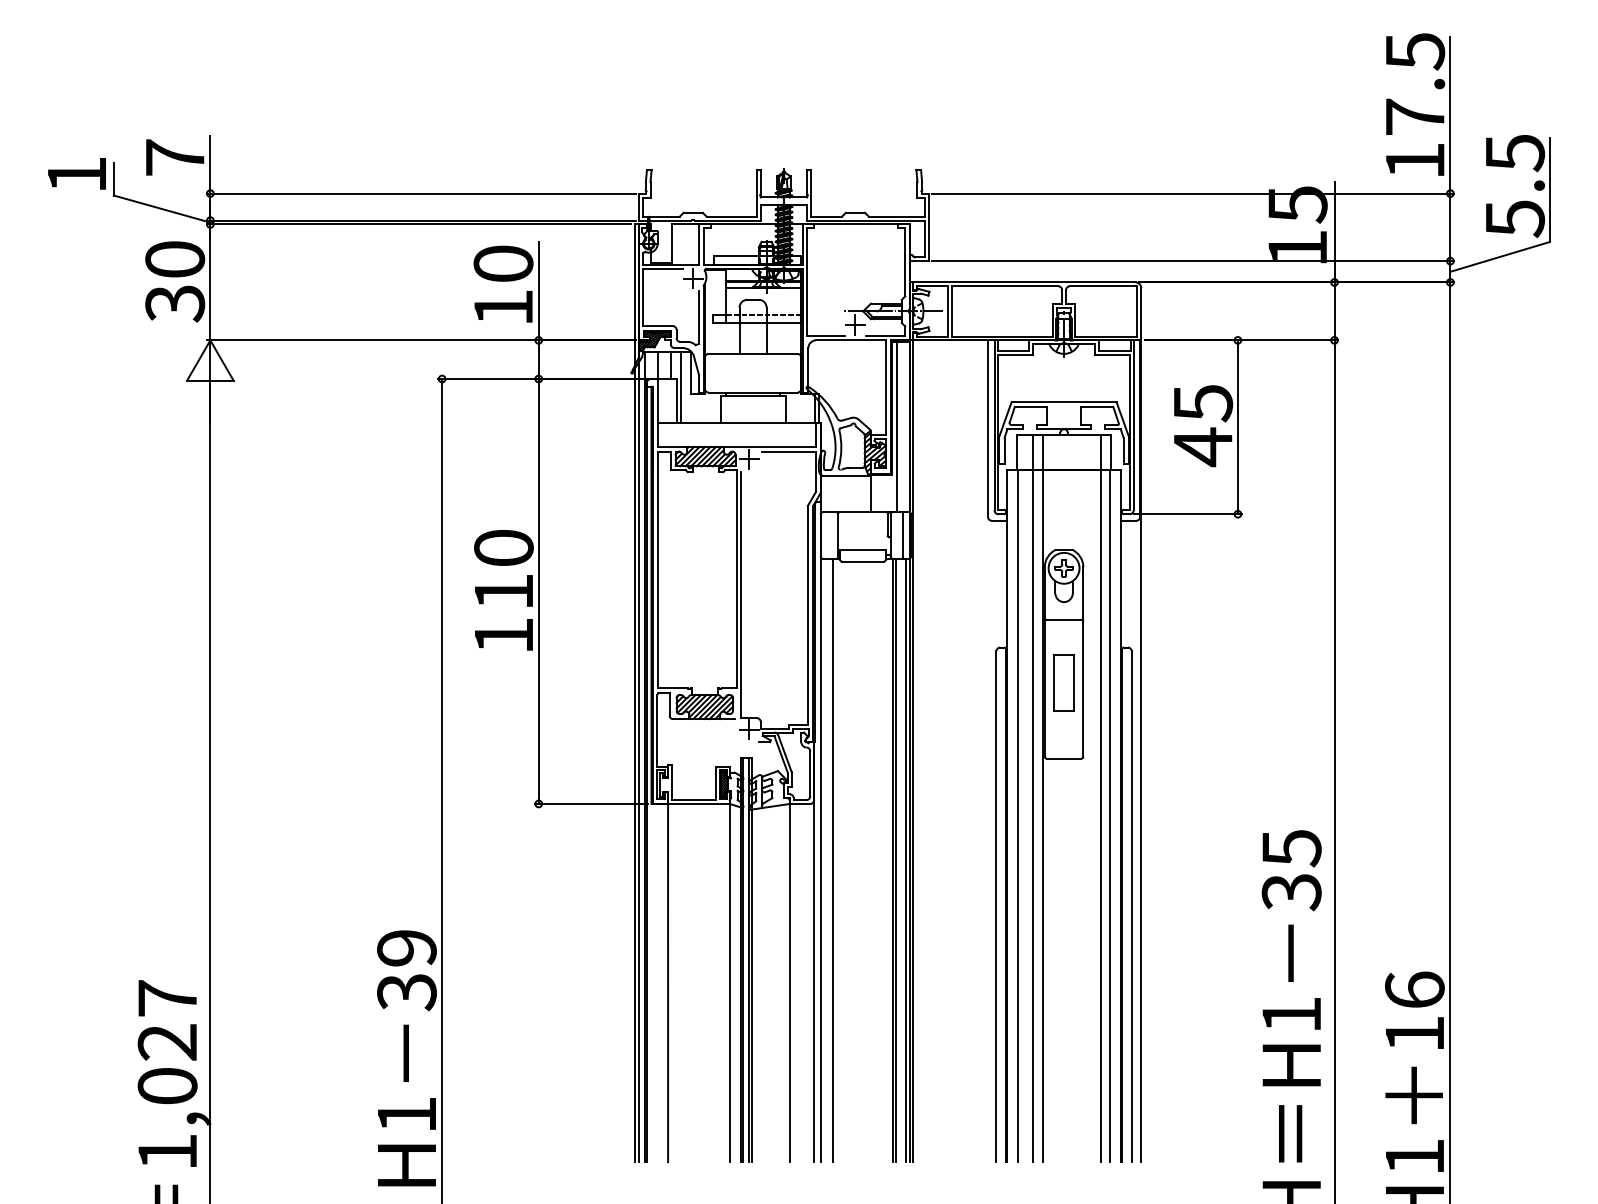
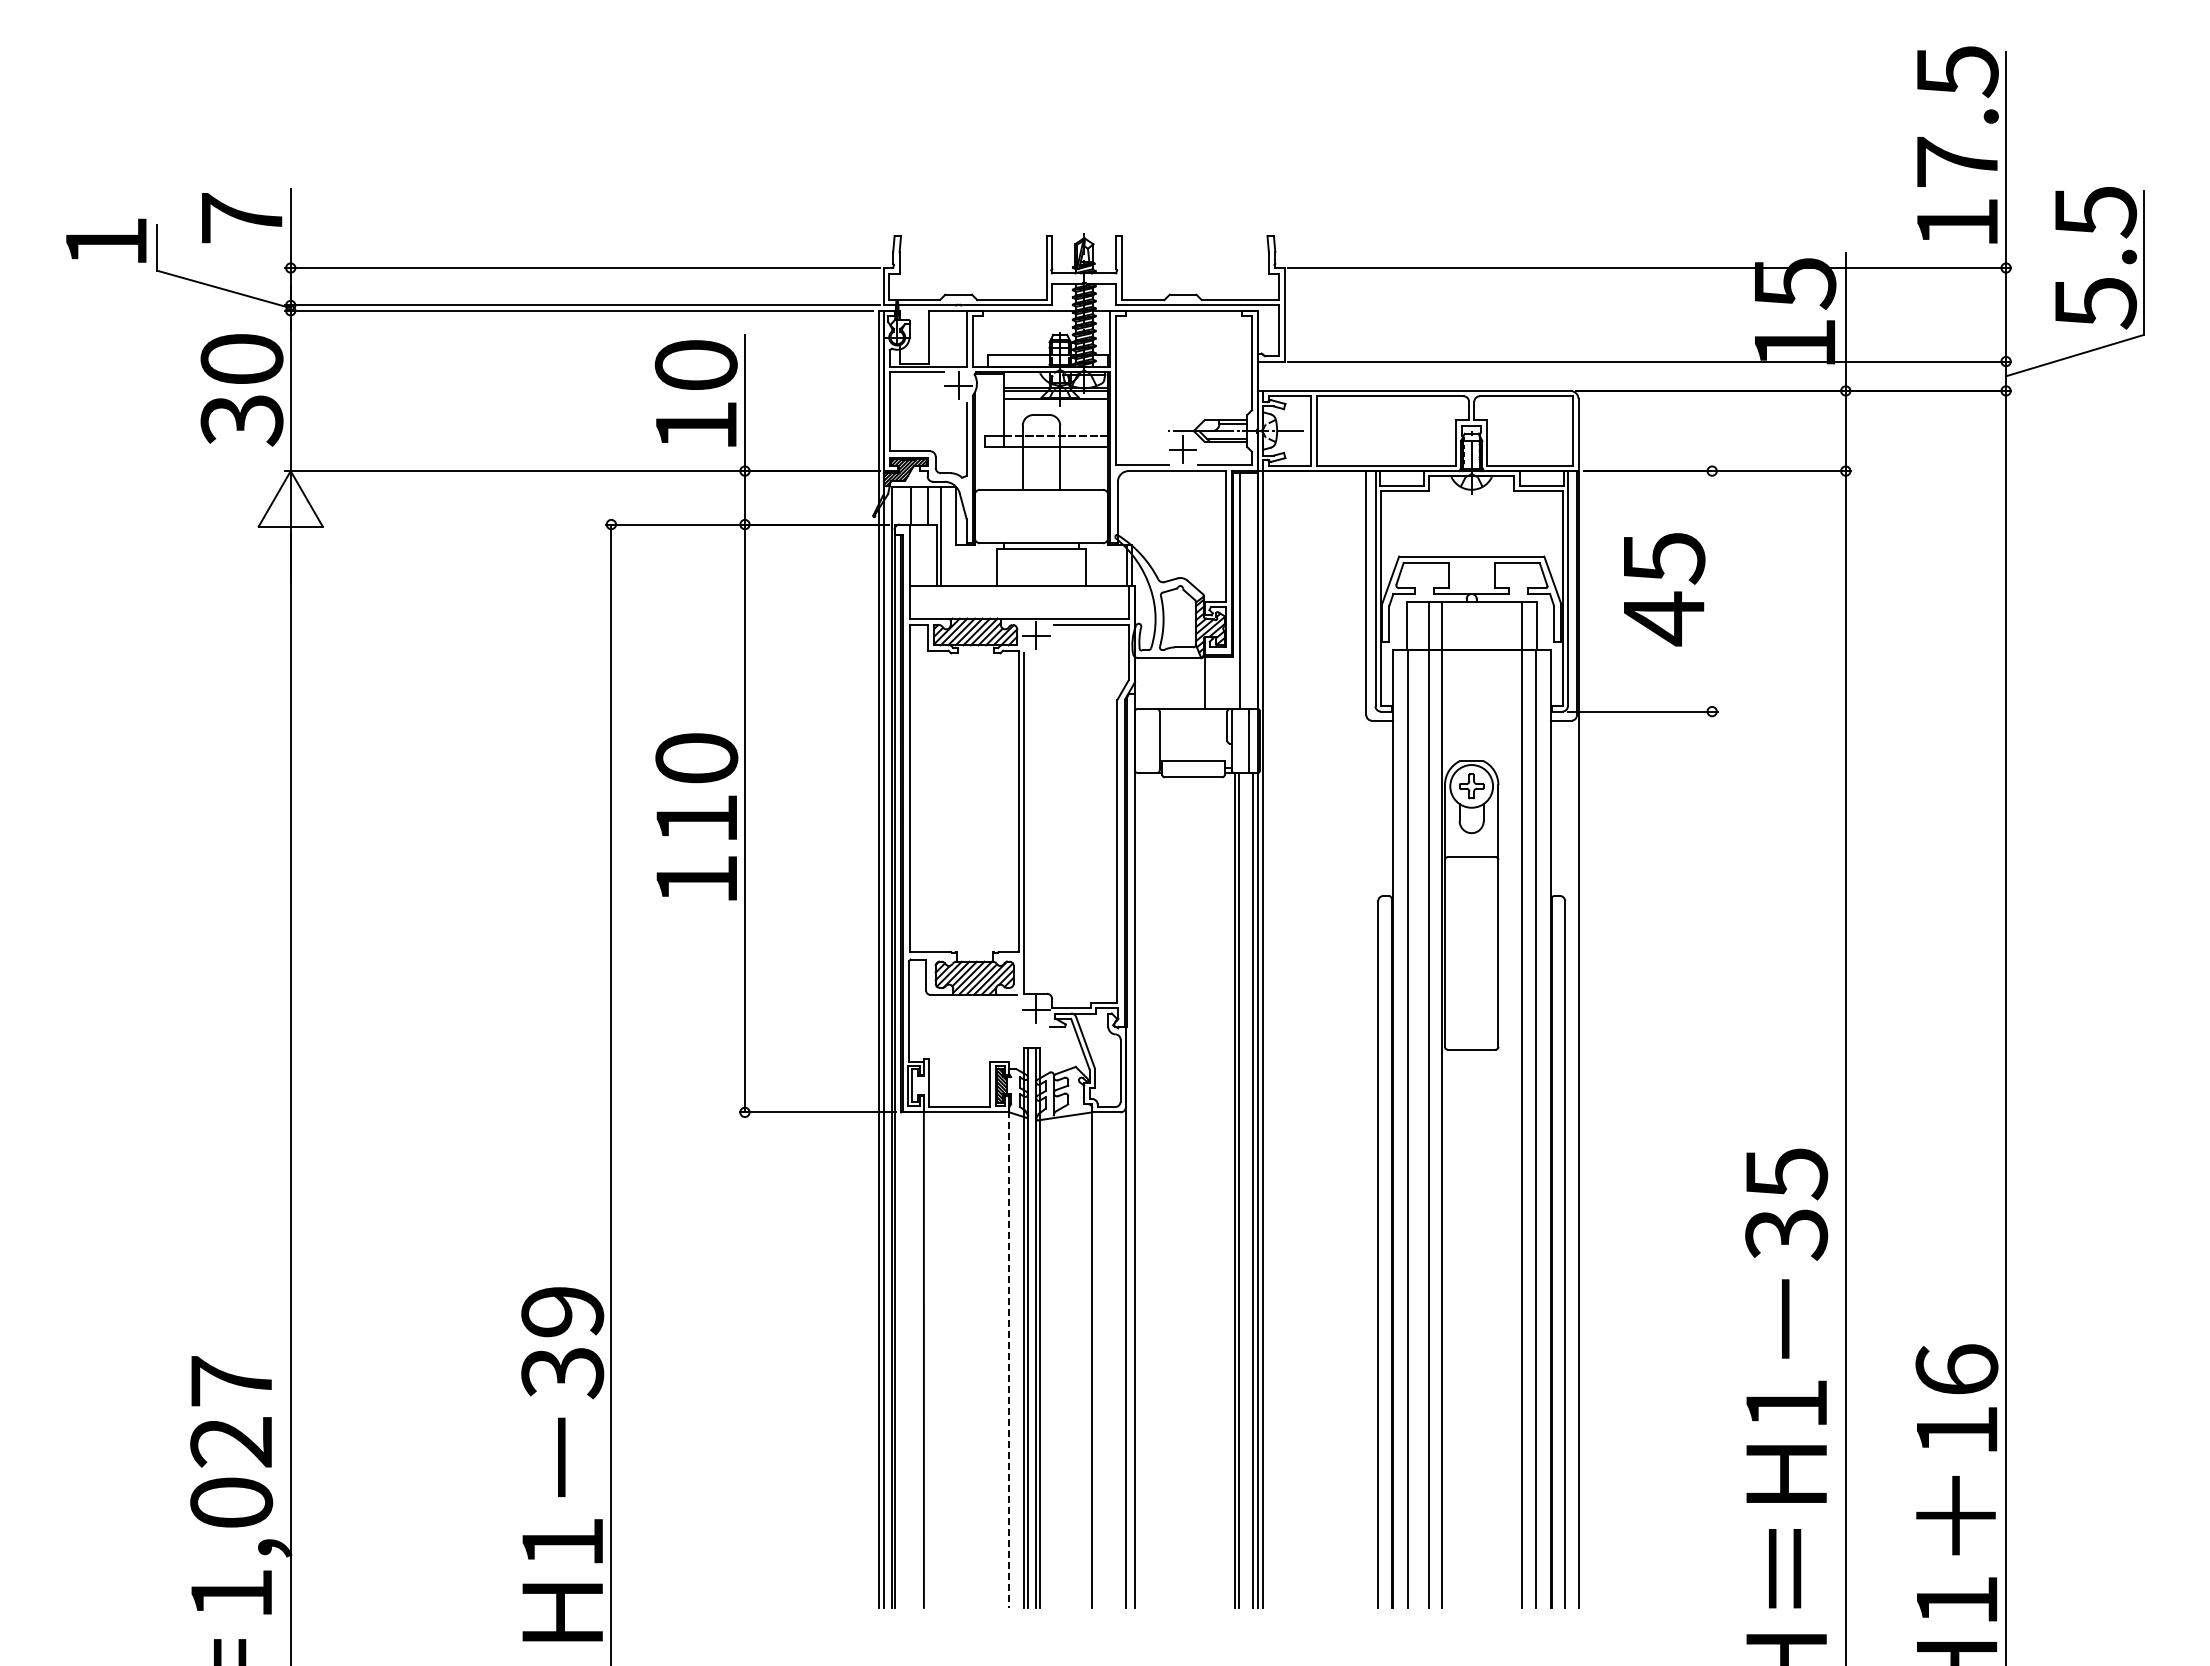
line: (1238, 427) -> (1712, 591), removed
part: (1063, 683) -> (1471, 945), removed
line: (833, 860) -> (1152, 1190), removed
line: (729, 982) -> (1009, 1359), solid -> dashed

